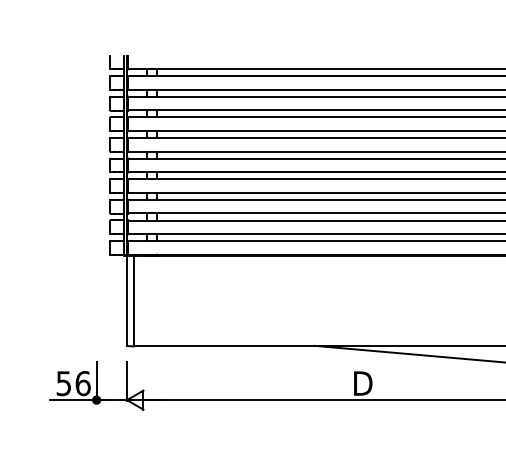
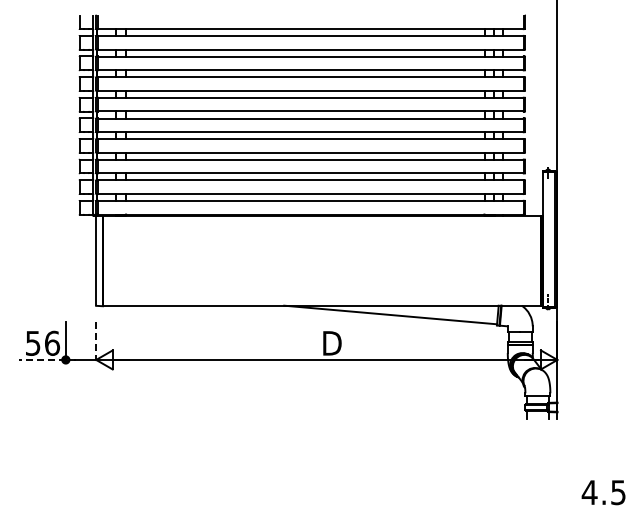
line: (127, 381) -> (96, 341), solid -> dashed
line: (73, 399) -> (42, 359), solid -> dashed

